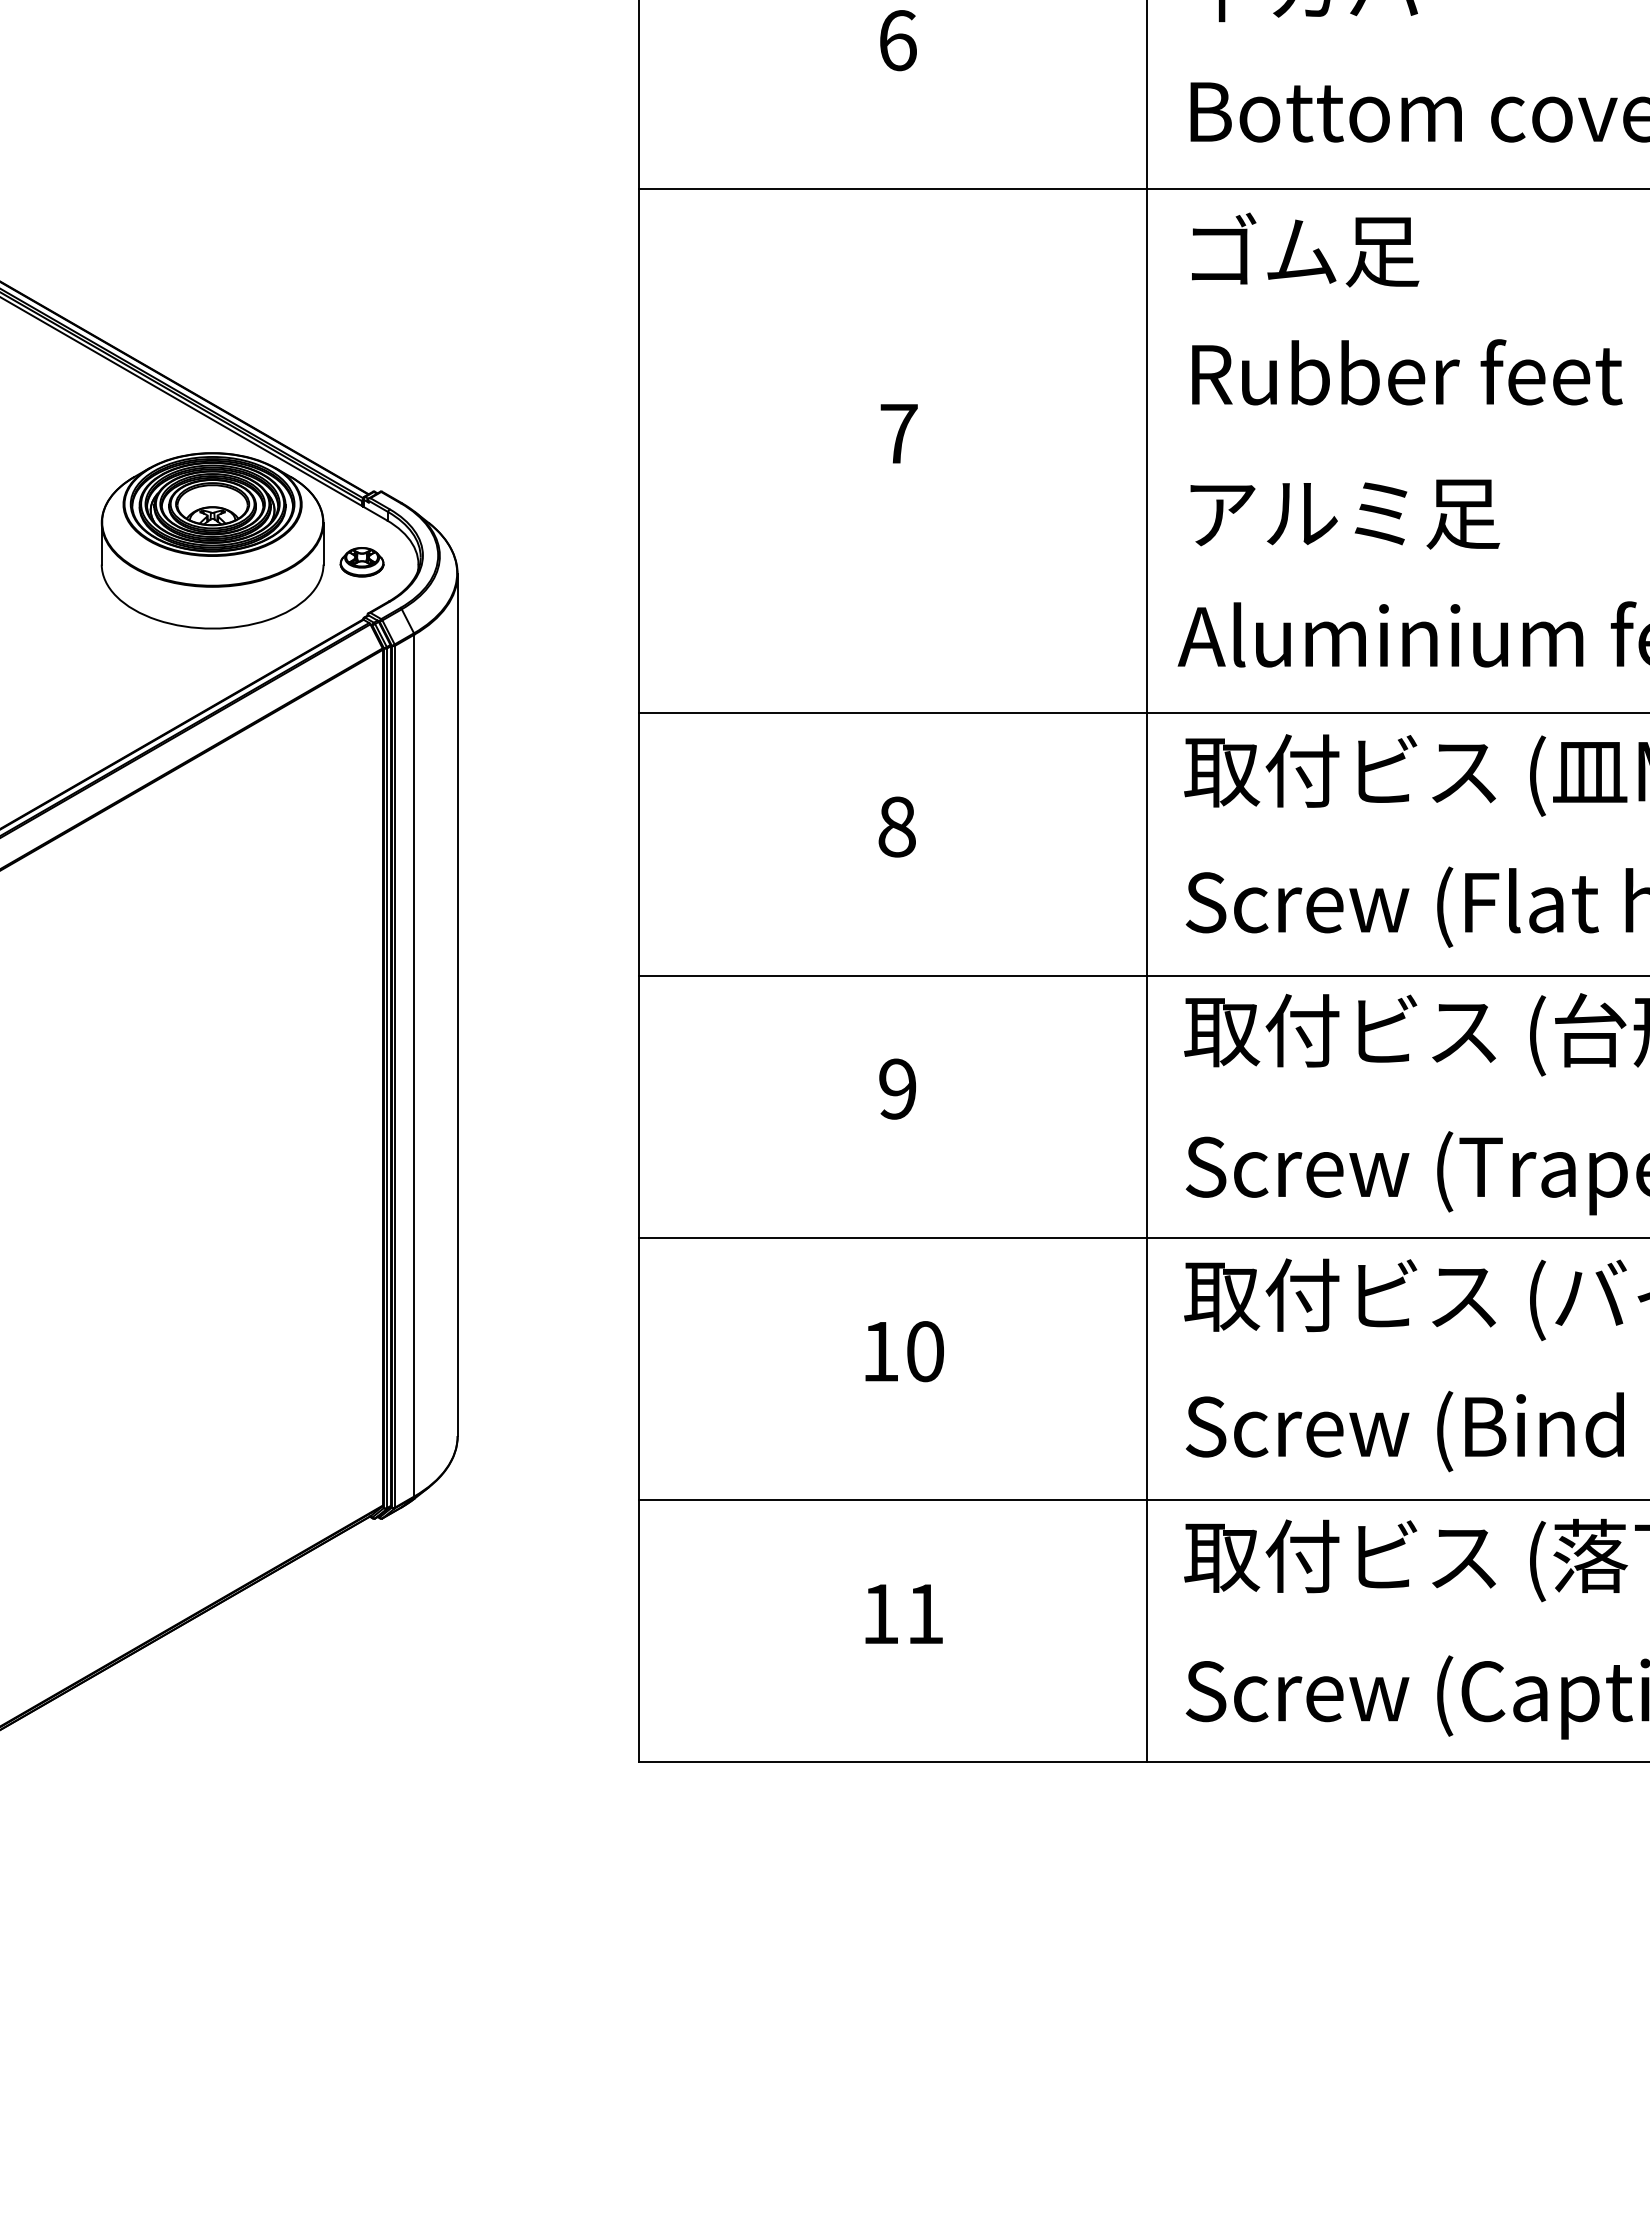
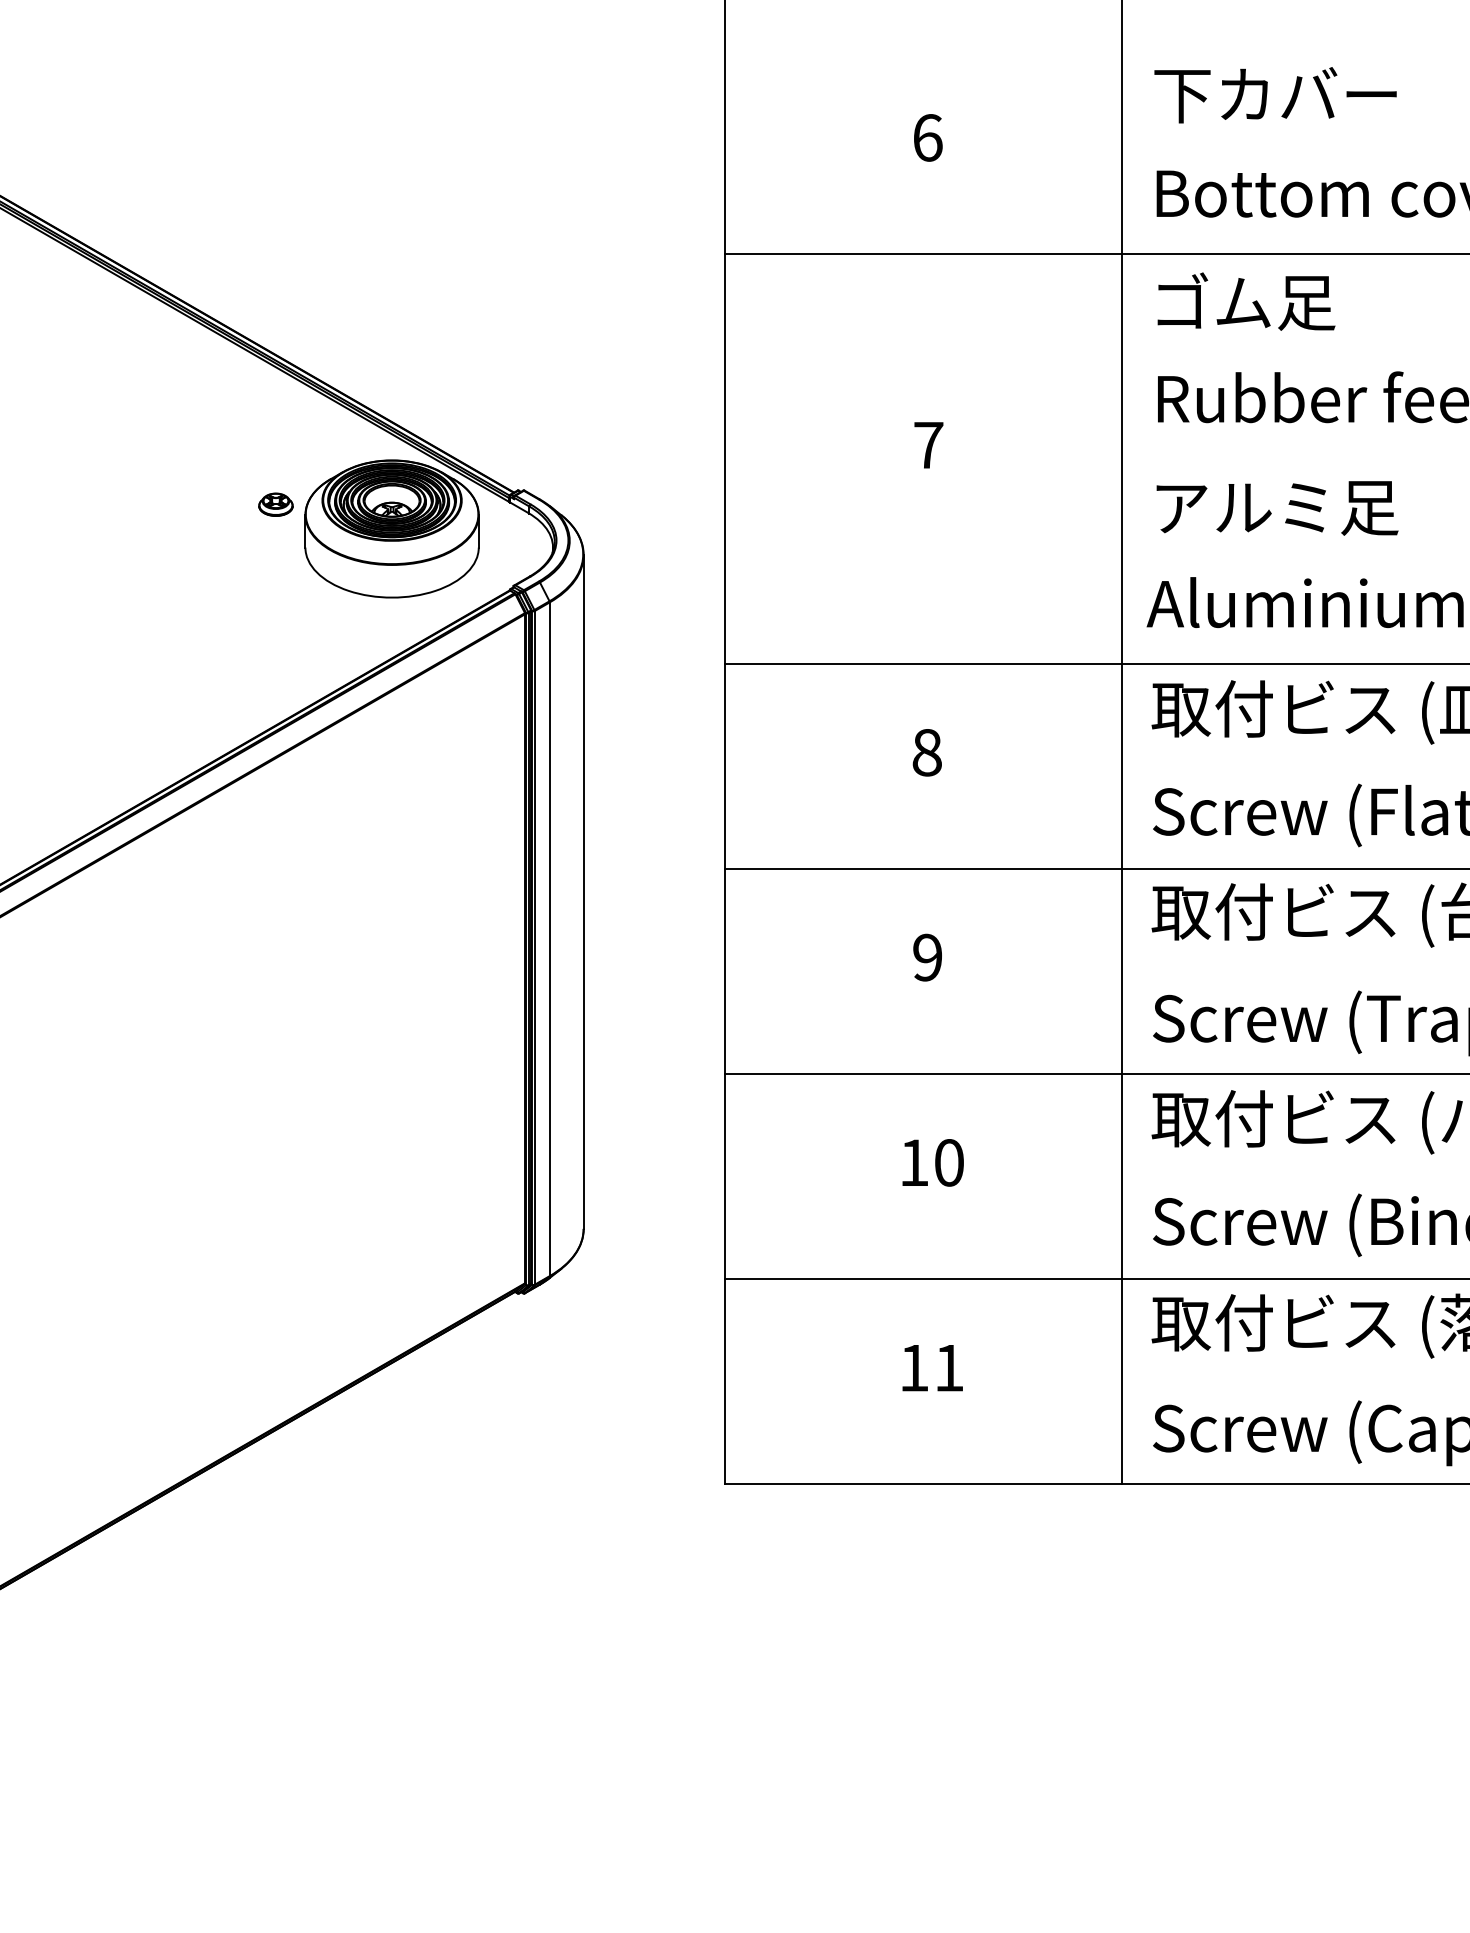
part: (361, 561) -> (275, 504), moved

